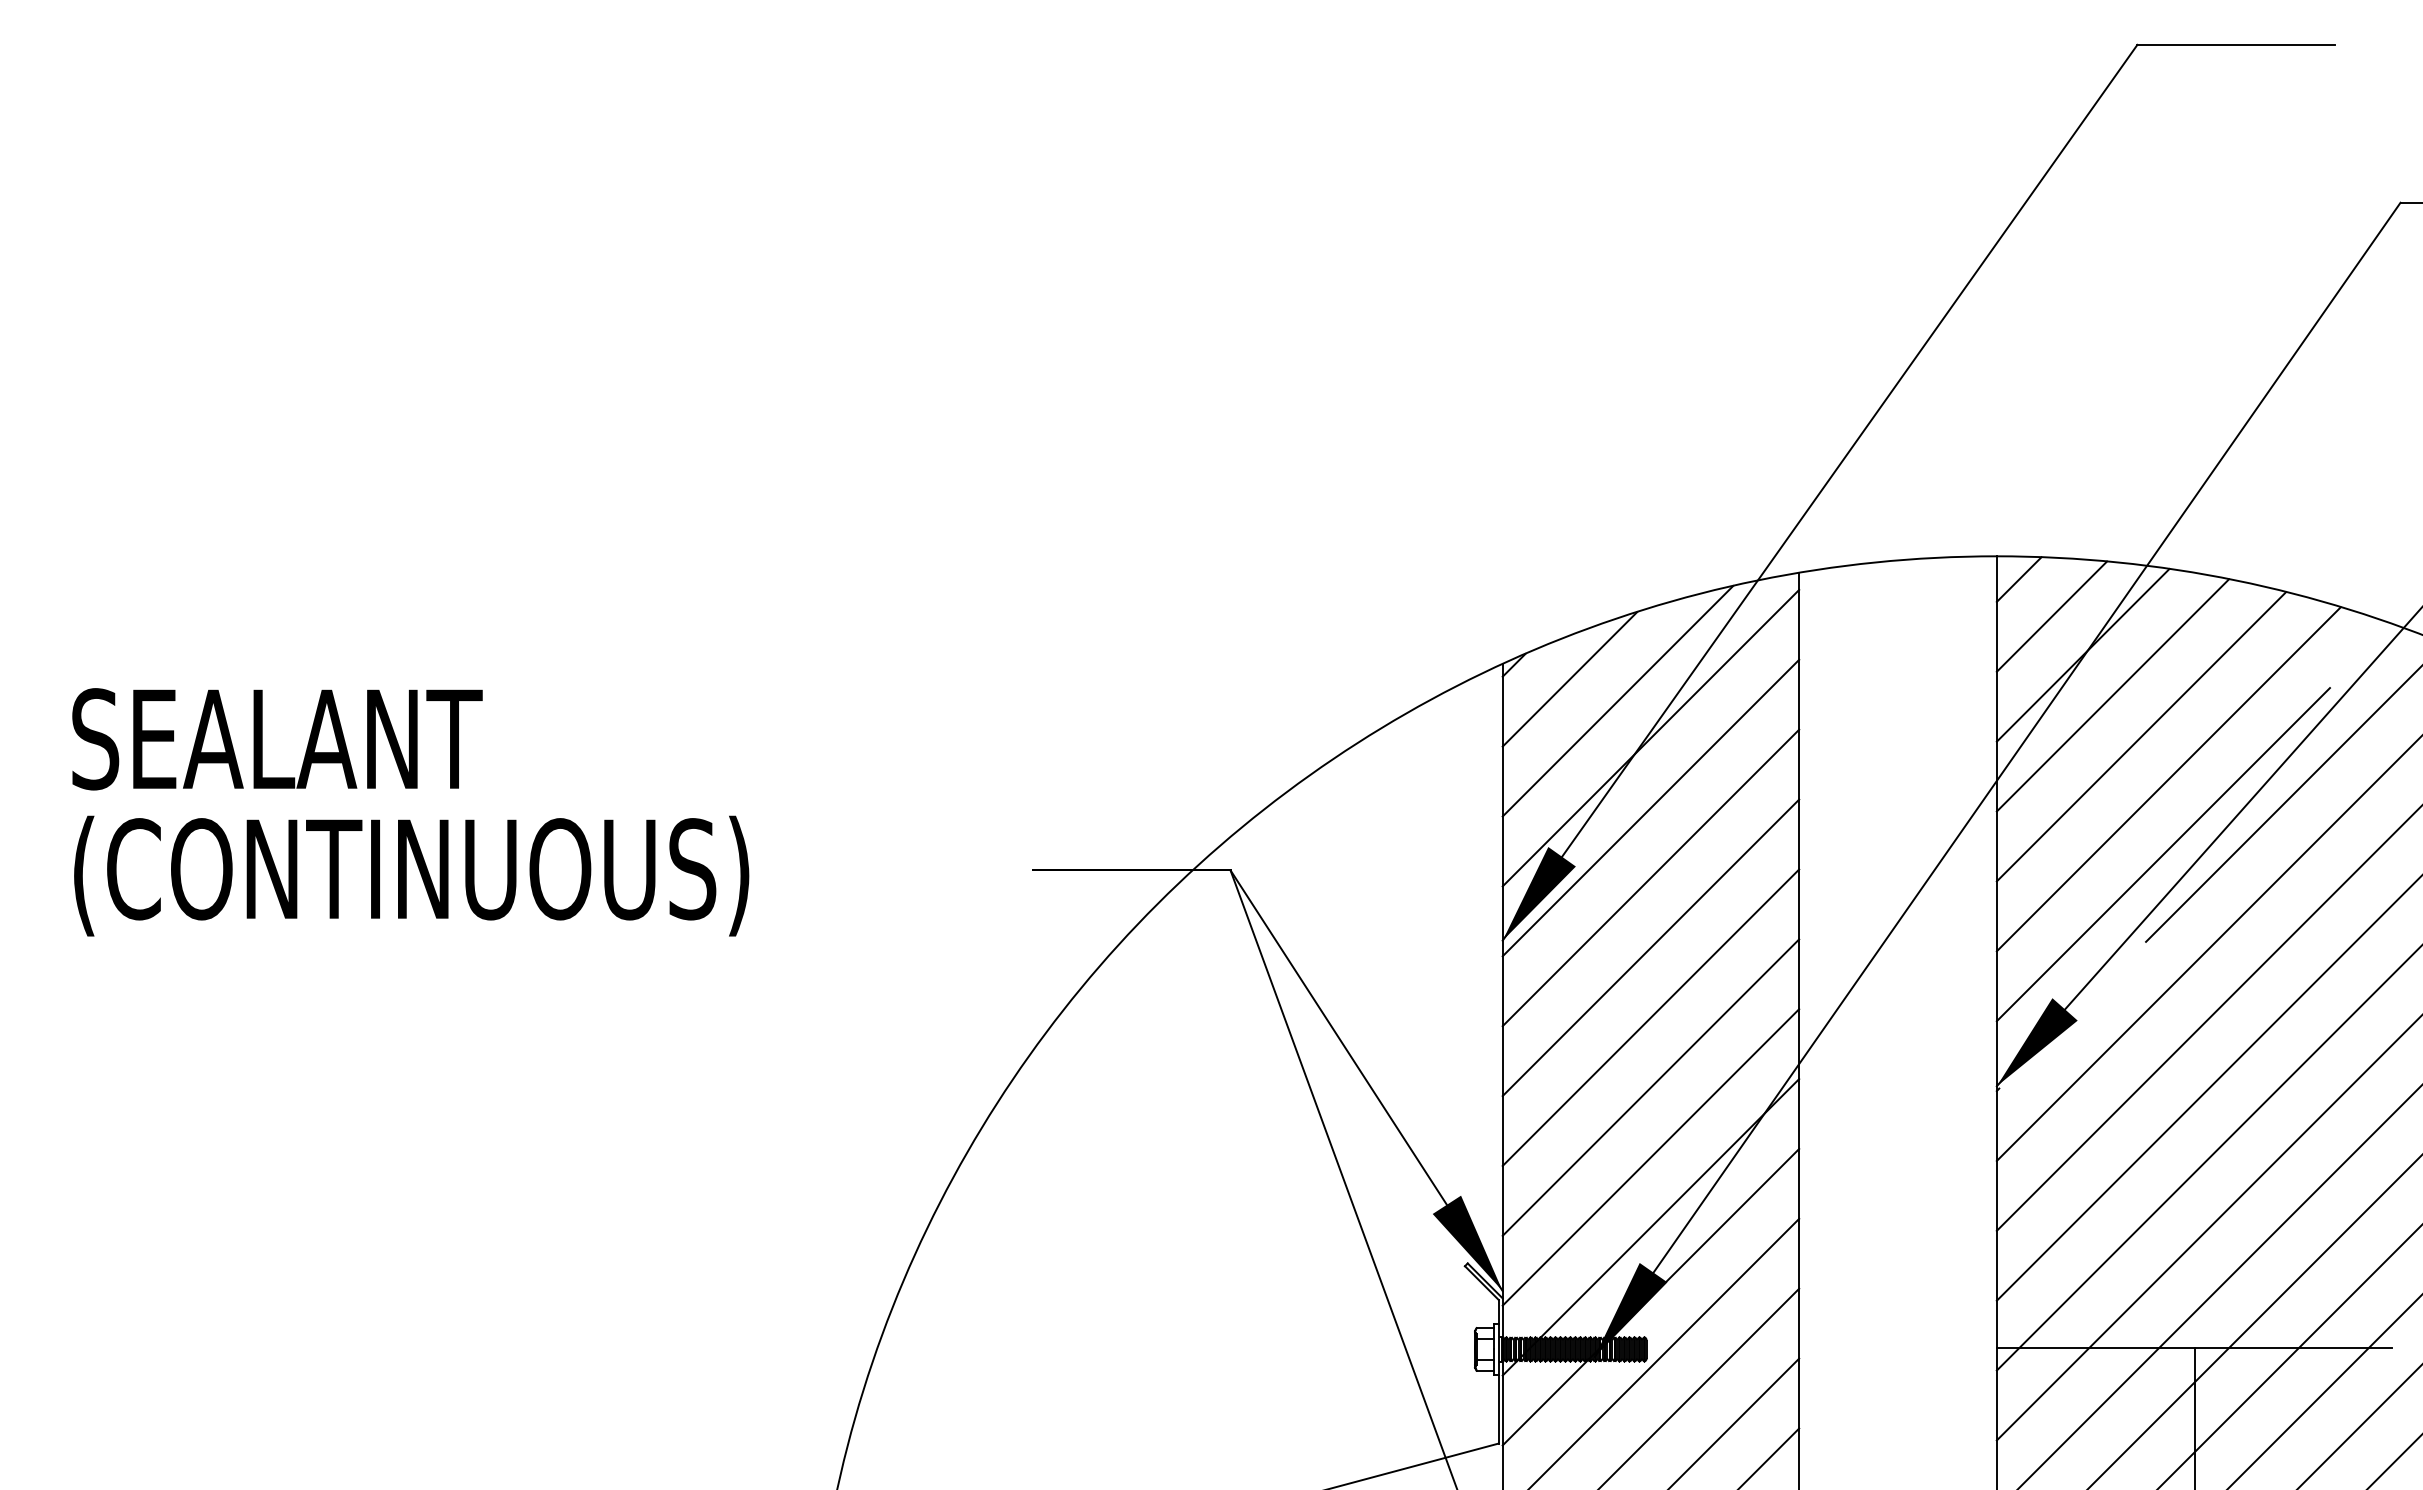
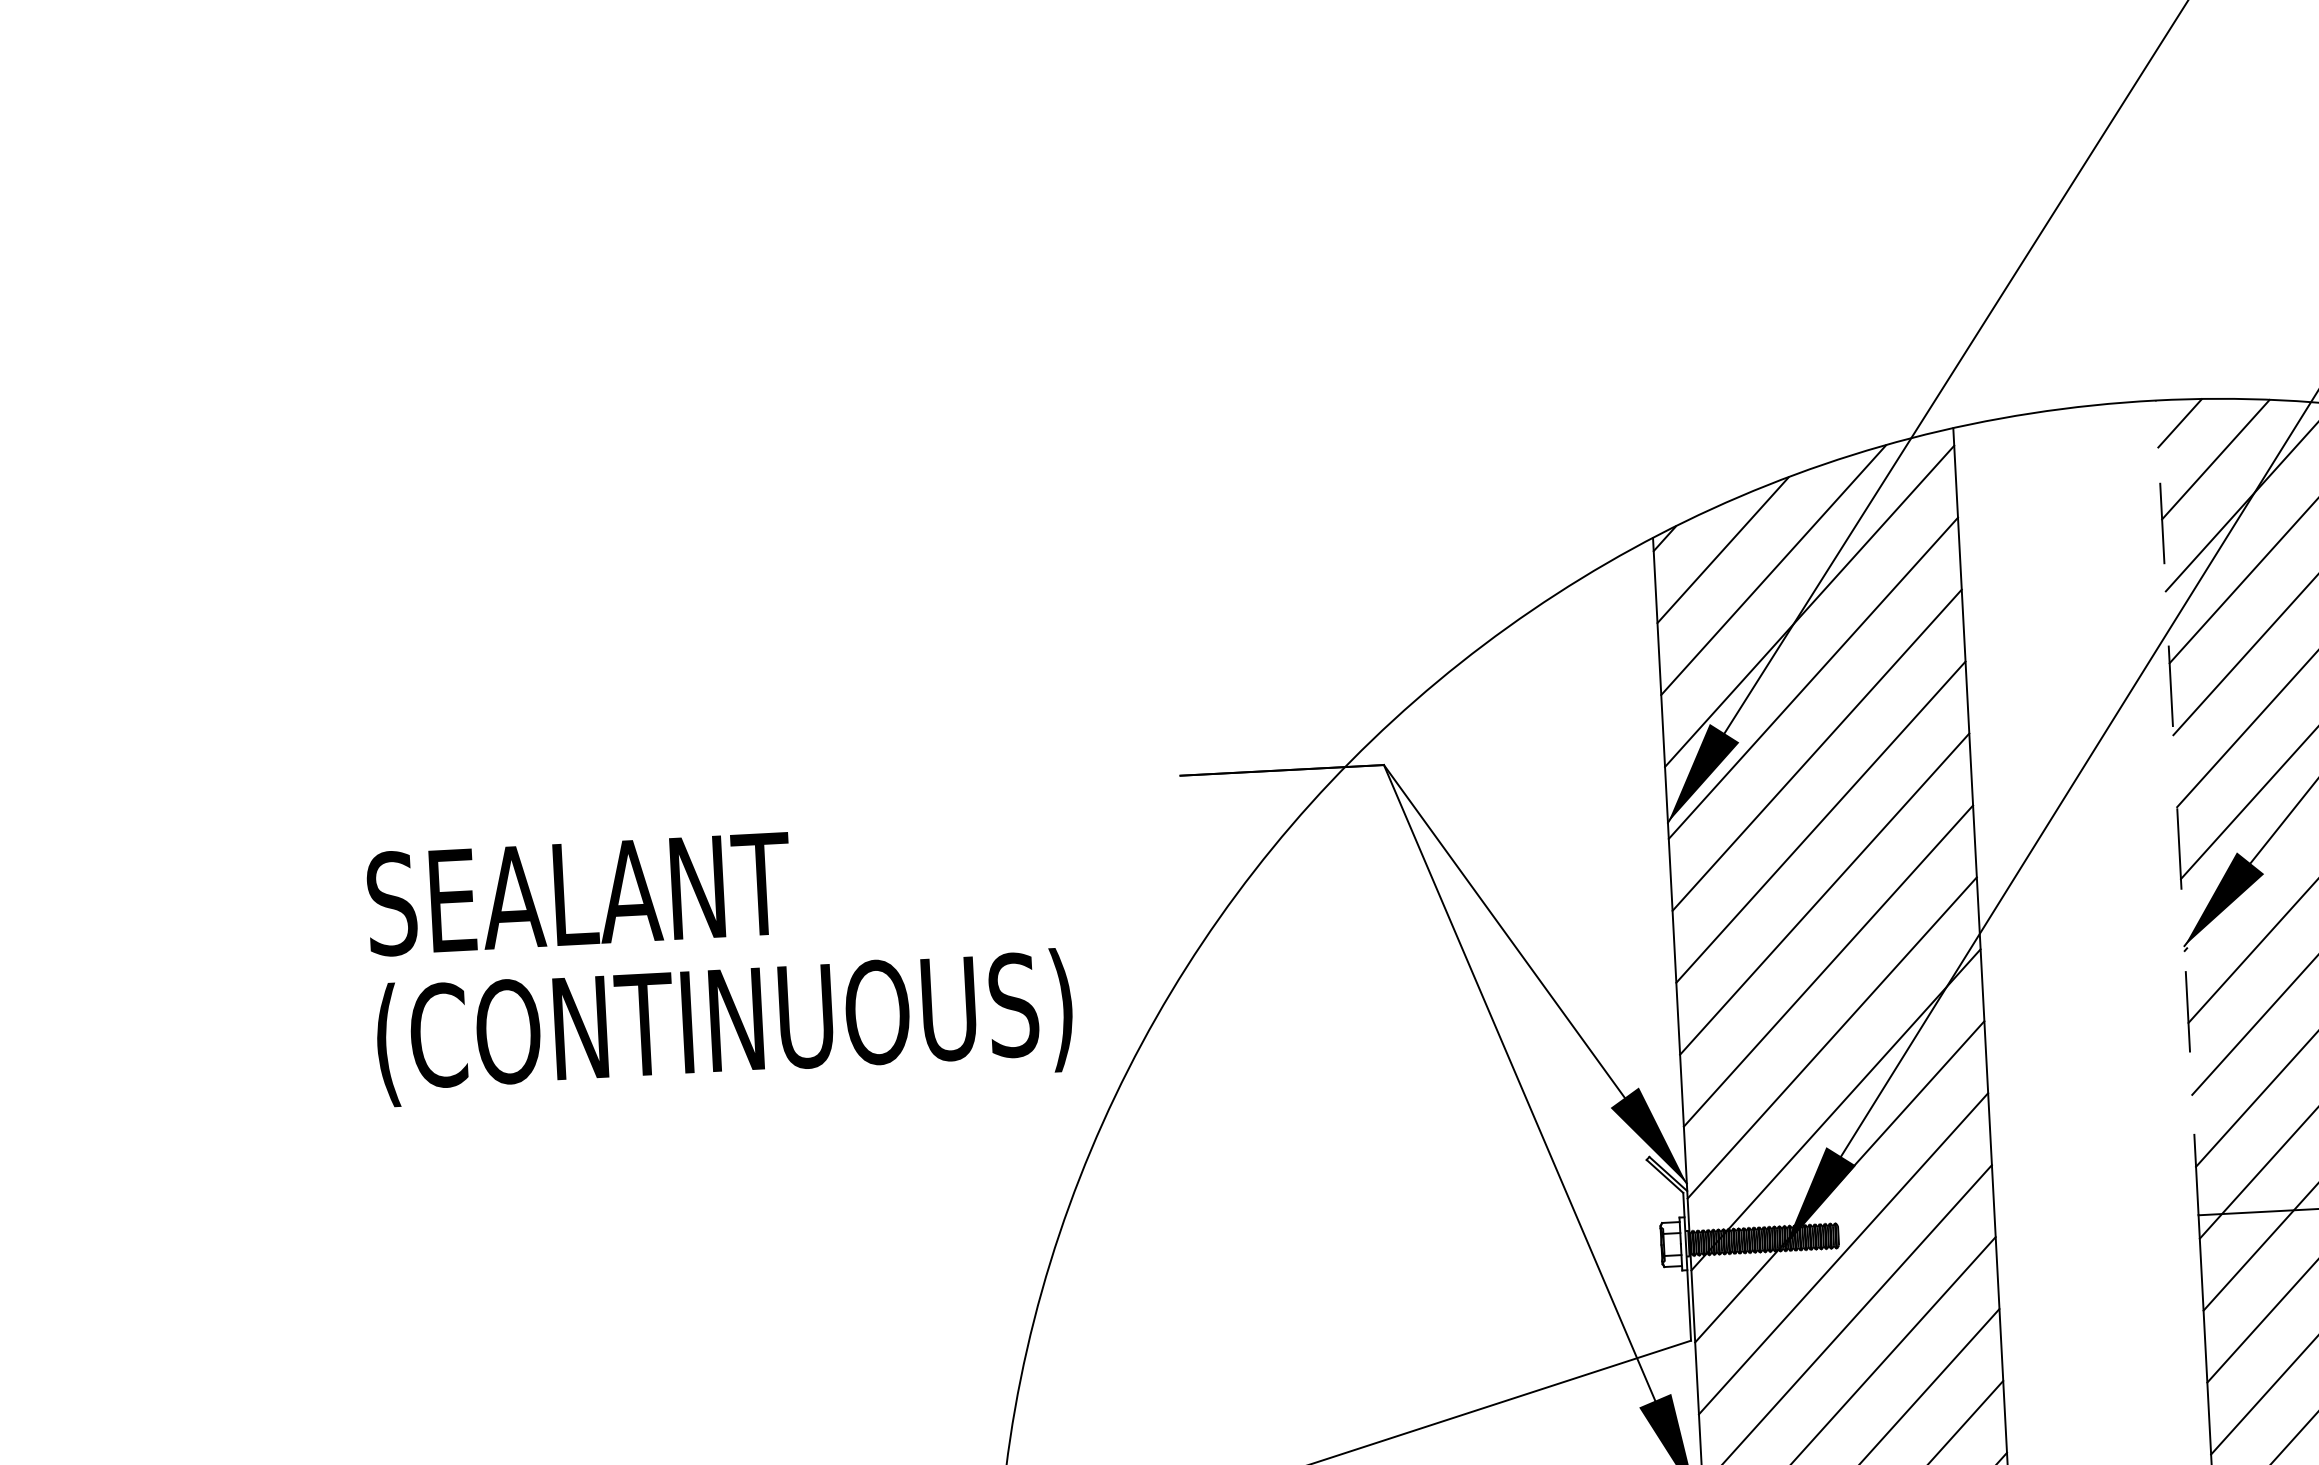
text: (410, 812) -> (720, 962), moved
line: (1996, 952) -> (2176, 808), solid -> dashed

